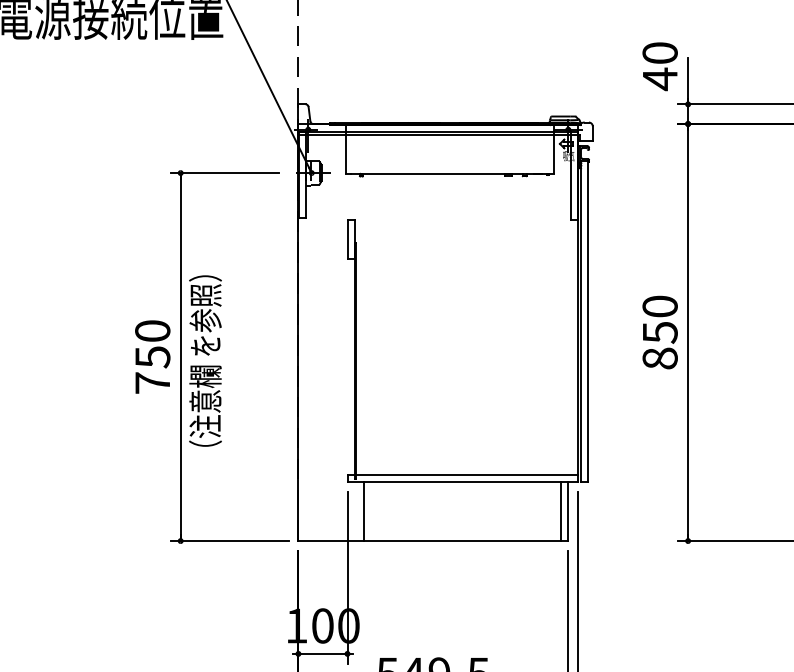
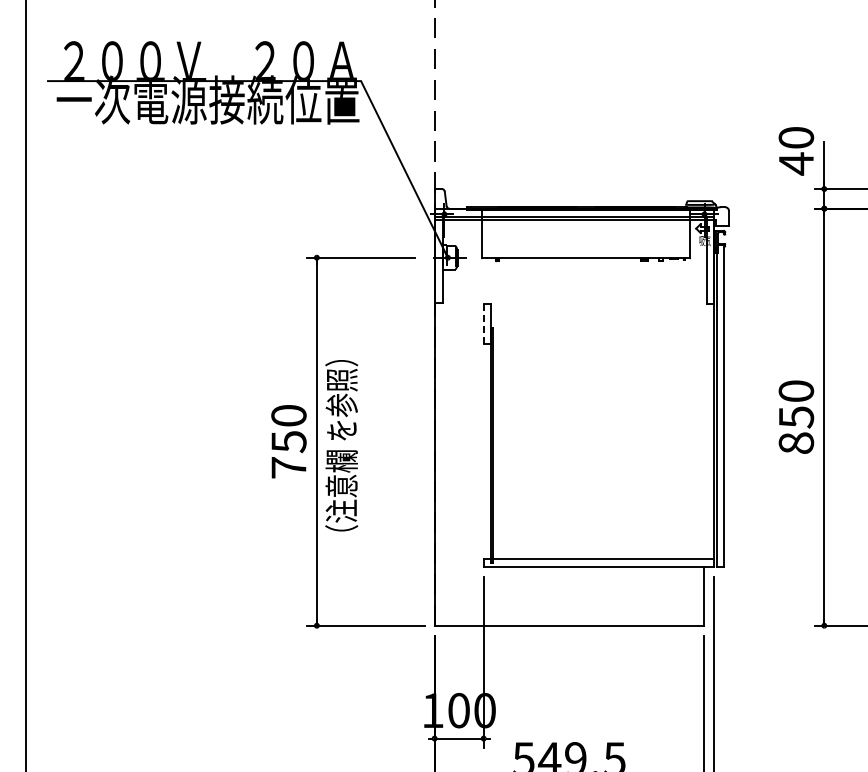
line: (347, 238) -> (483, 323), solid -> dashed
line: (364, 510) -> (500, 595), removed
line: (560, 510) -> (696, 595), removed

